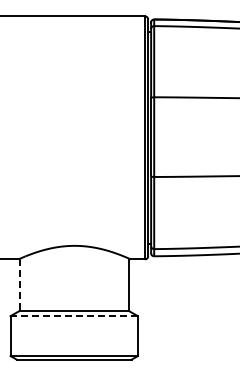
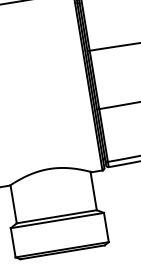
line: (19, 285) -> (13, 204), dashed -> solid
line: (74, 316) -> (57, 220), dashed -> solid

